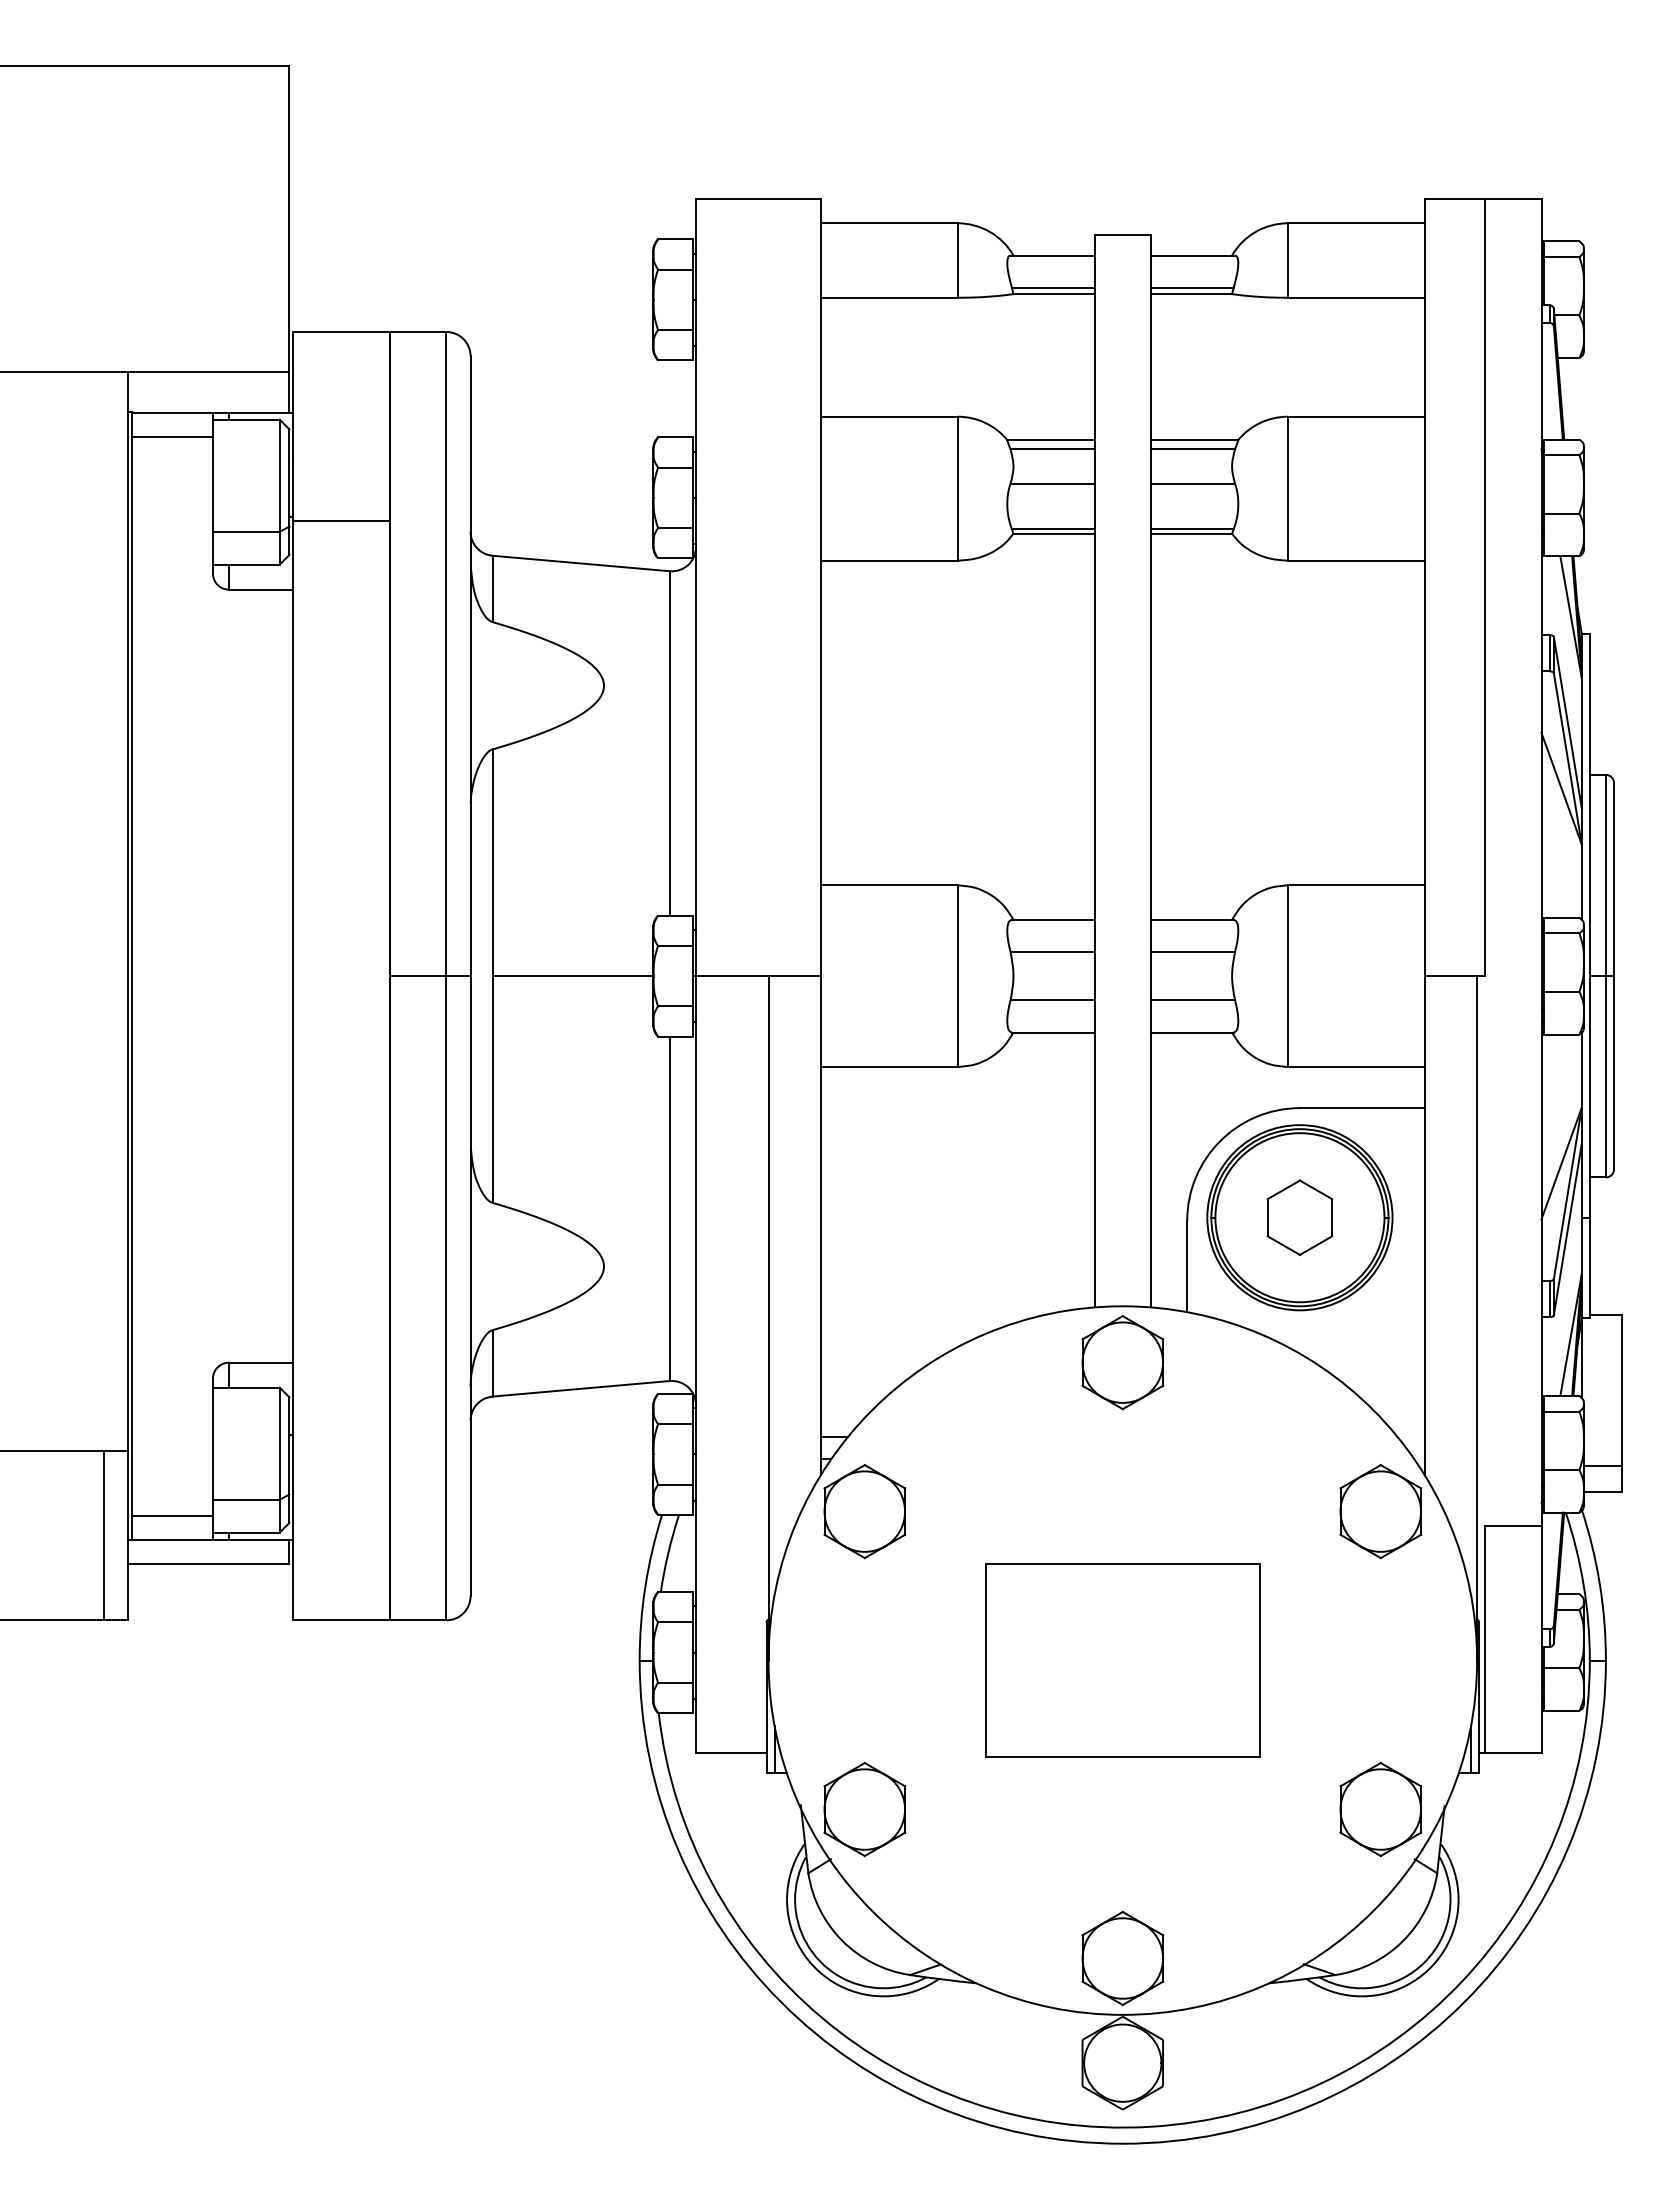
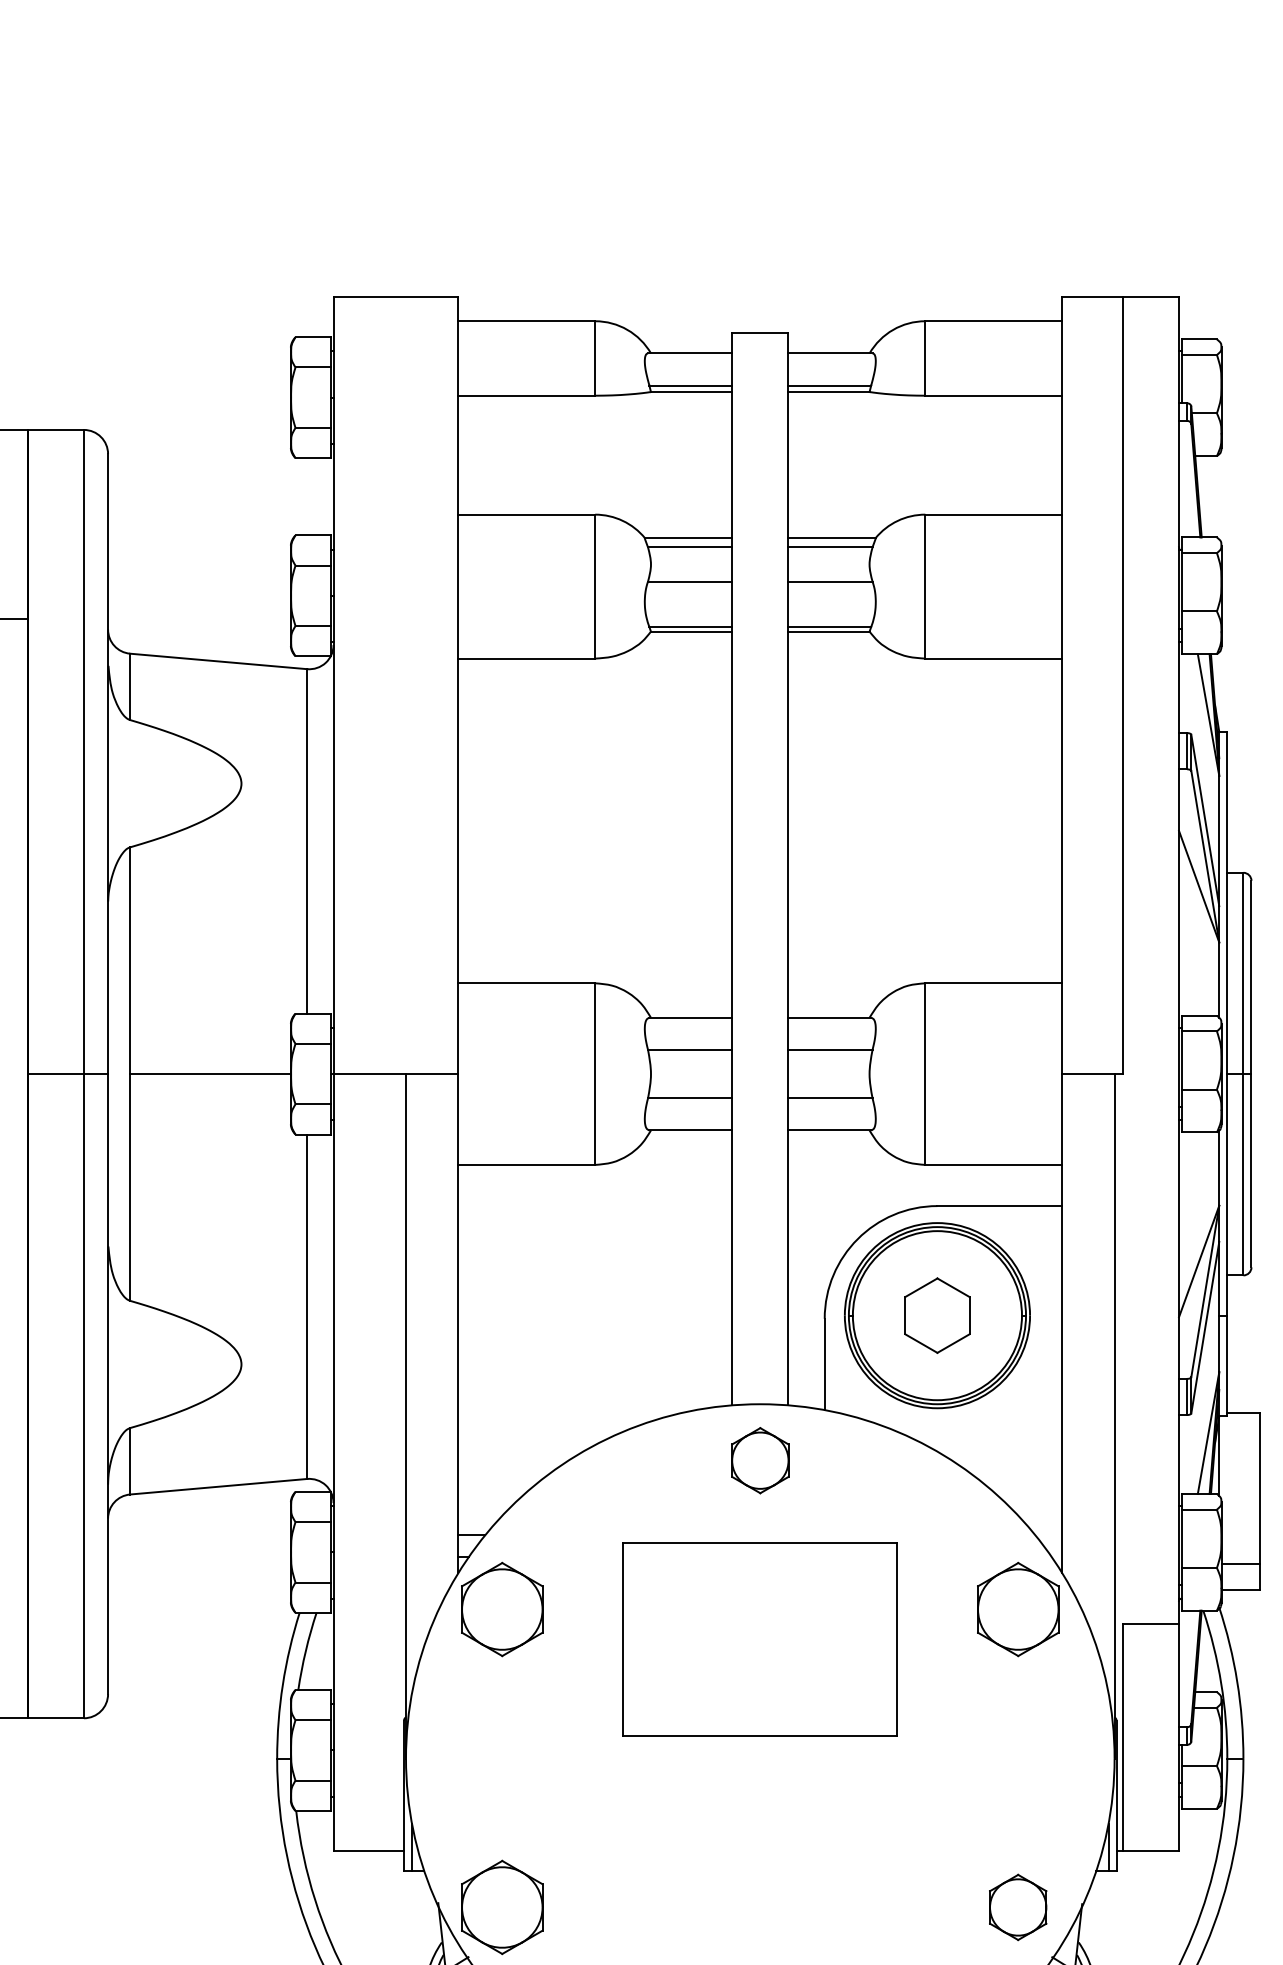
part: (1122, 1362) -> (760, 1460), size x0.7
part: (1122, 1660) -> (760, 1639), moved
part: (1380, 1809) -> (1018, 1907), size x0.7

